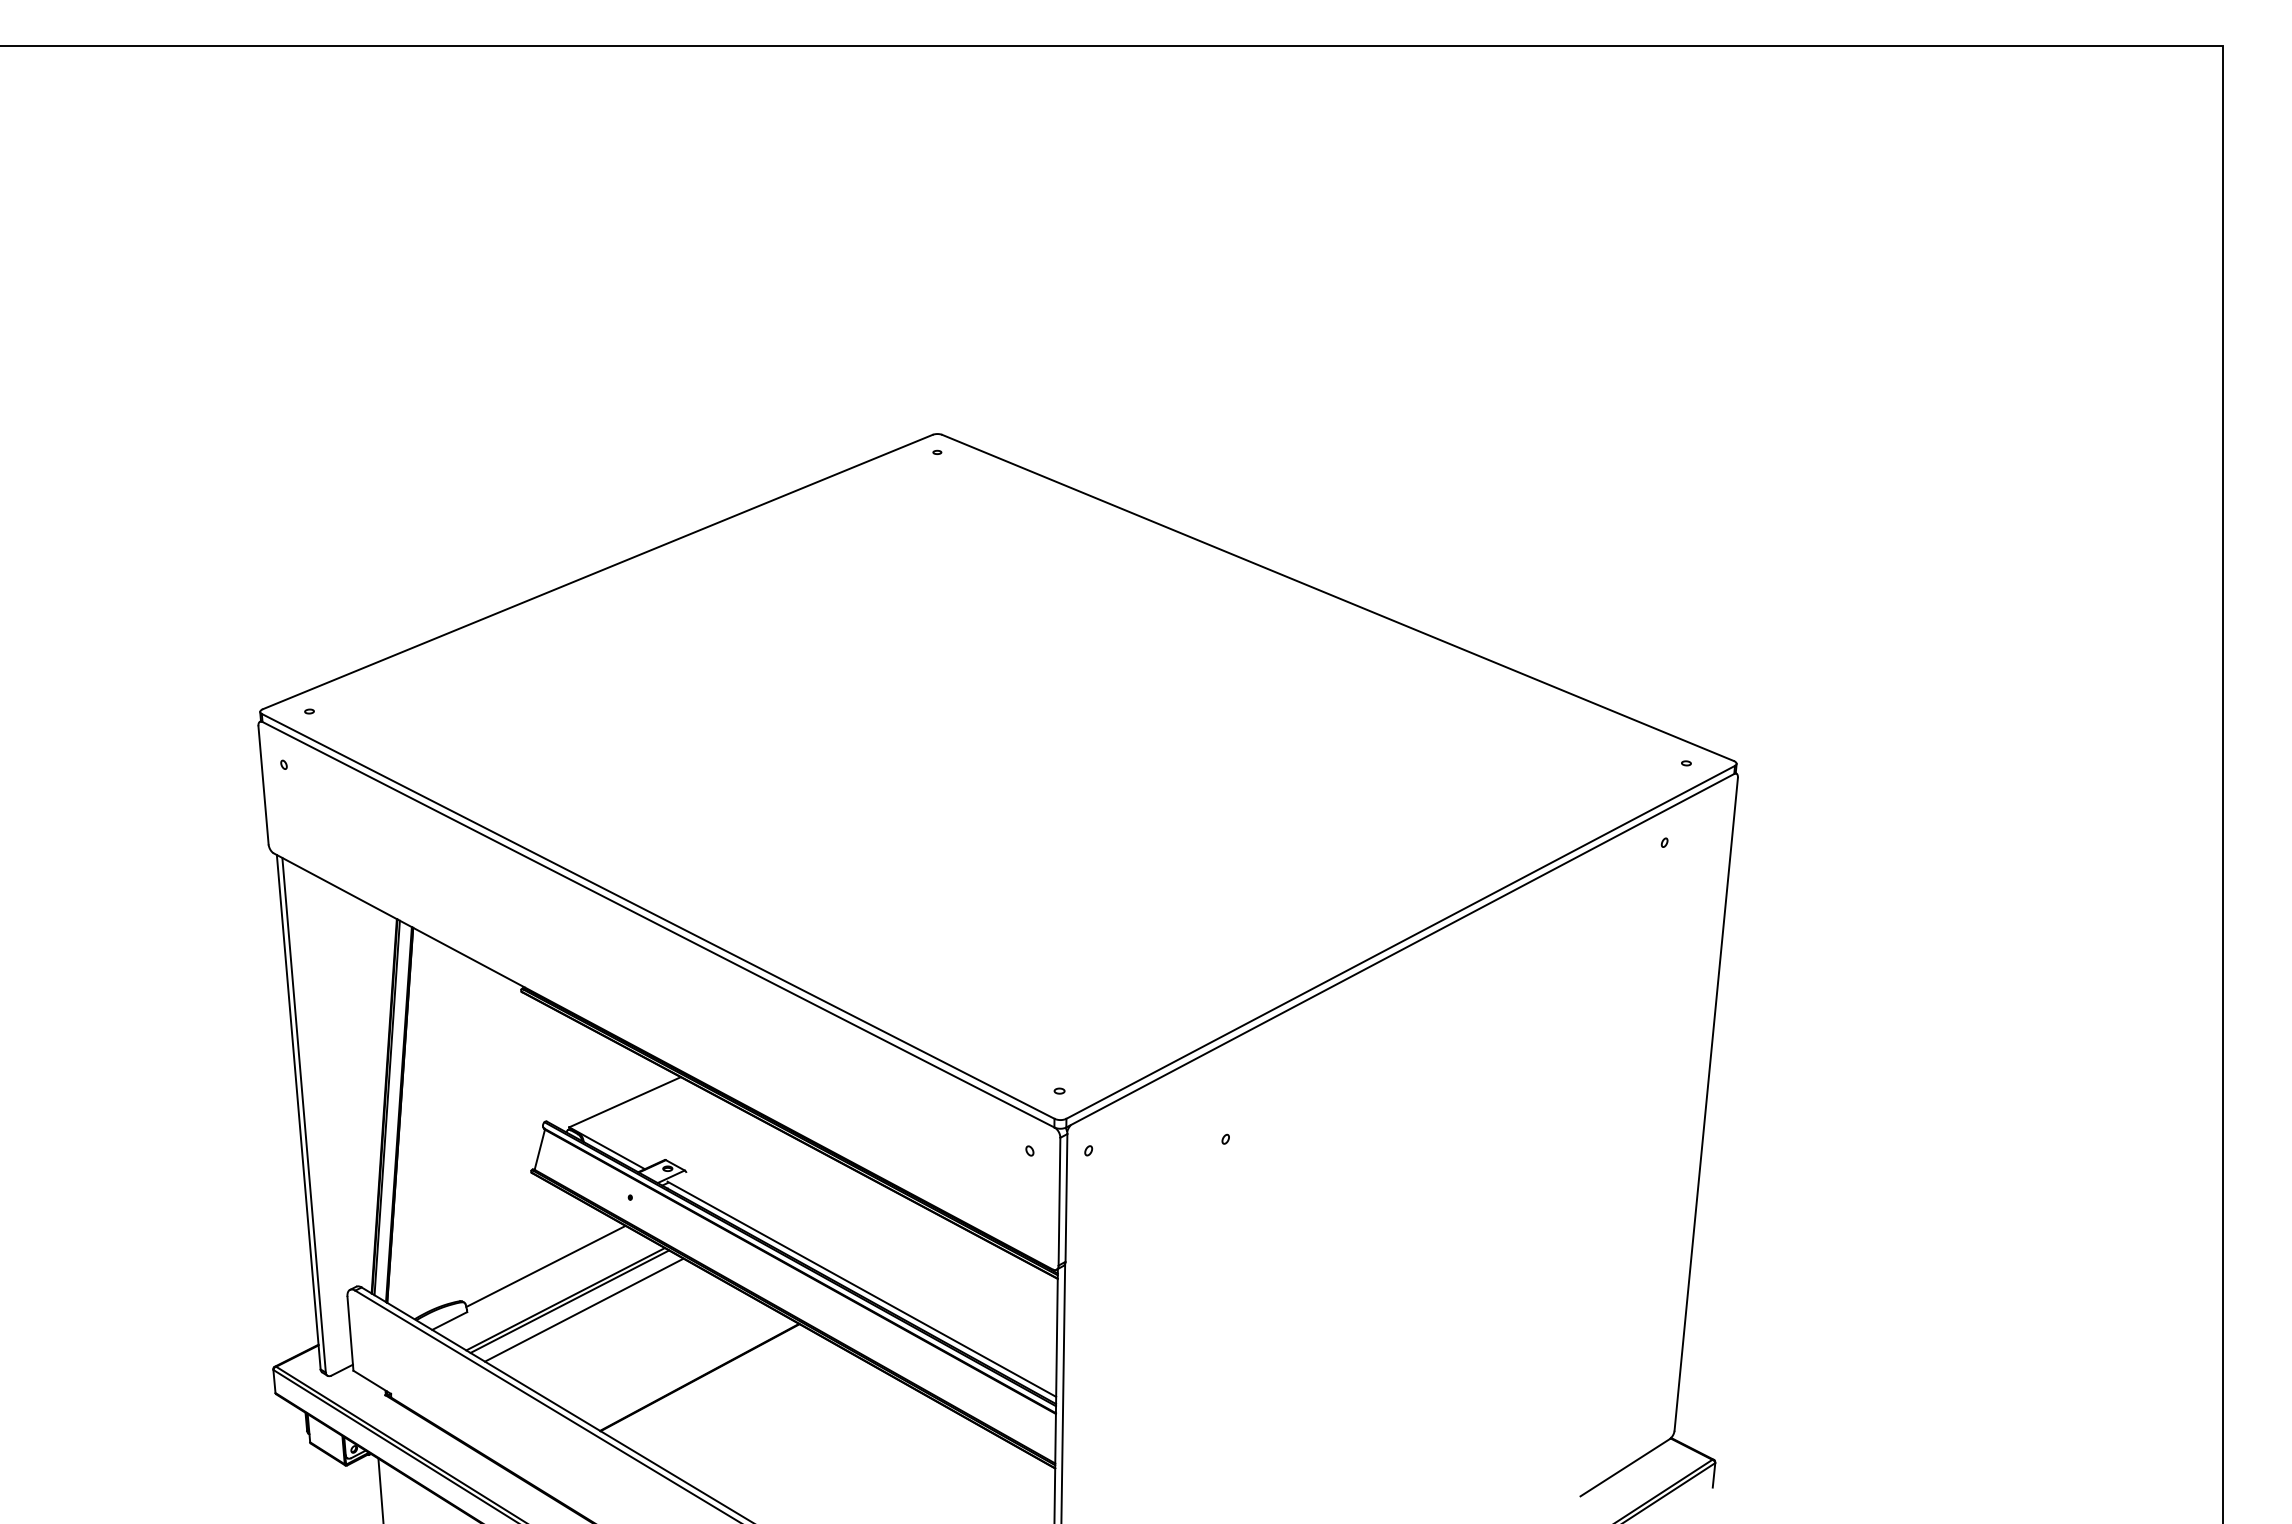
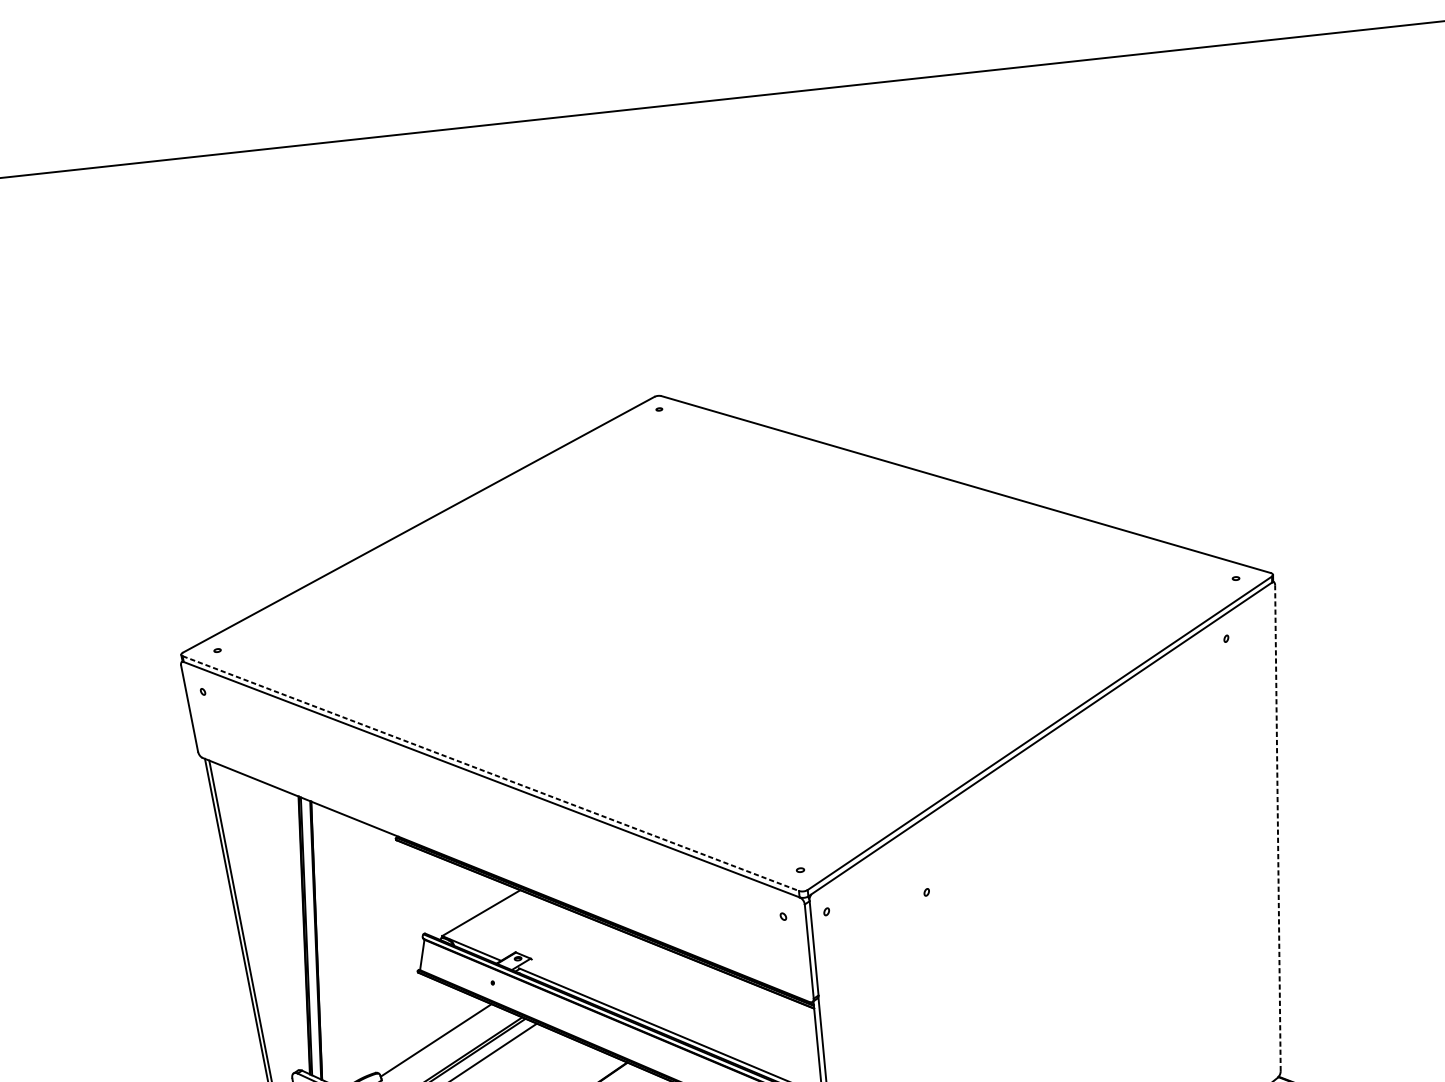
line: (658, 916) -> (491, 773), solid -> dashed
line: (1706, 1104) -> (1278, 828), solid -> dashed

